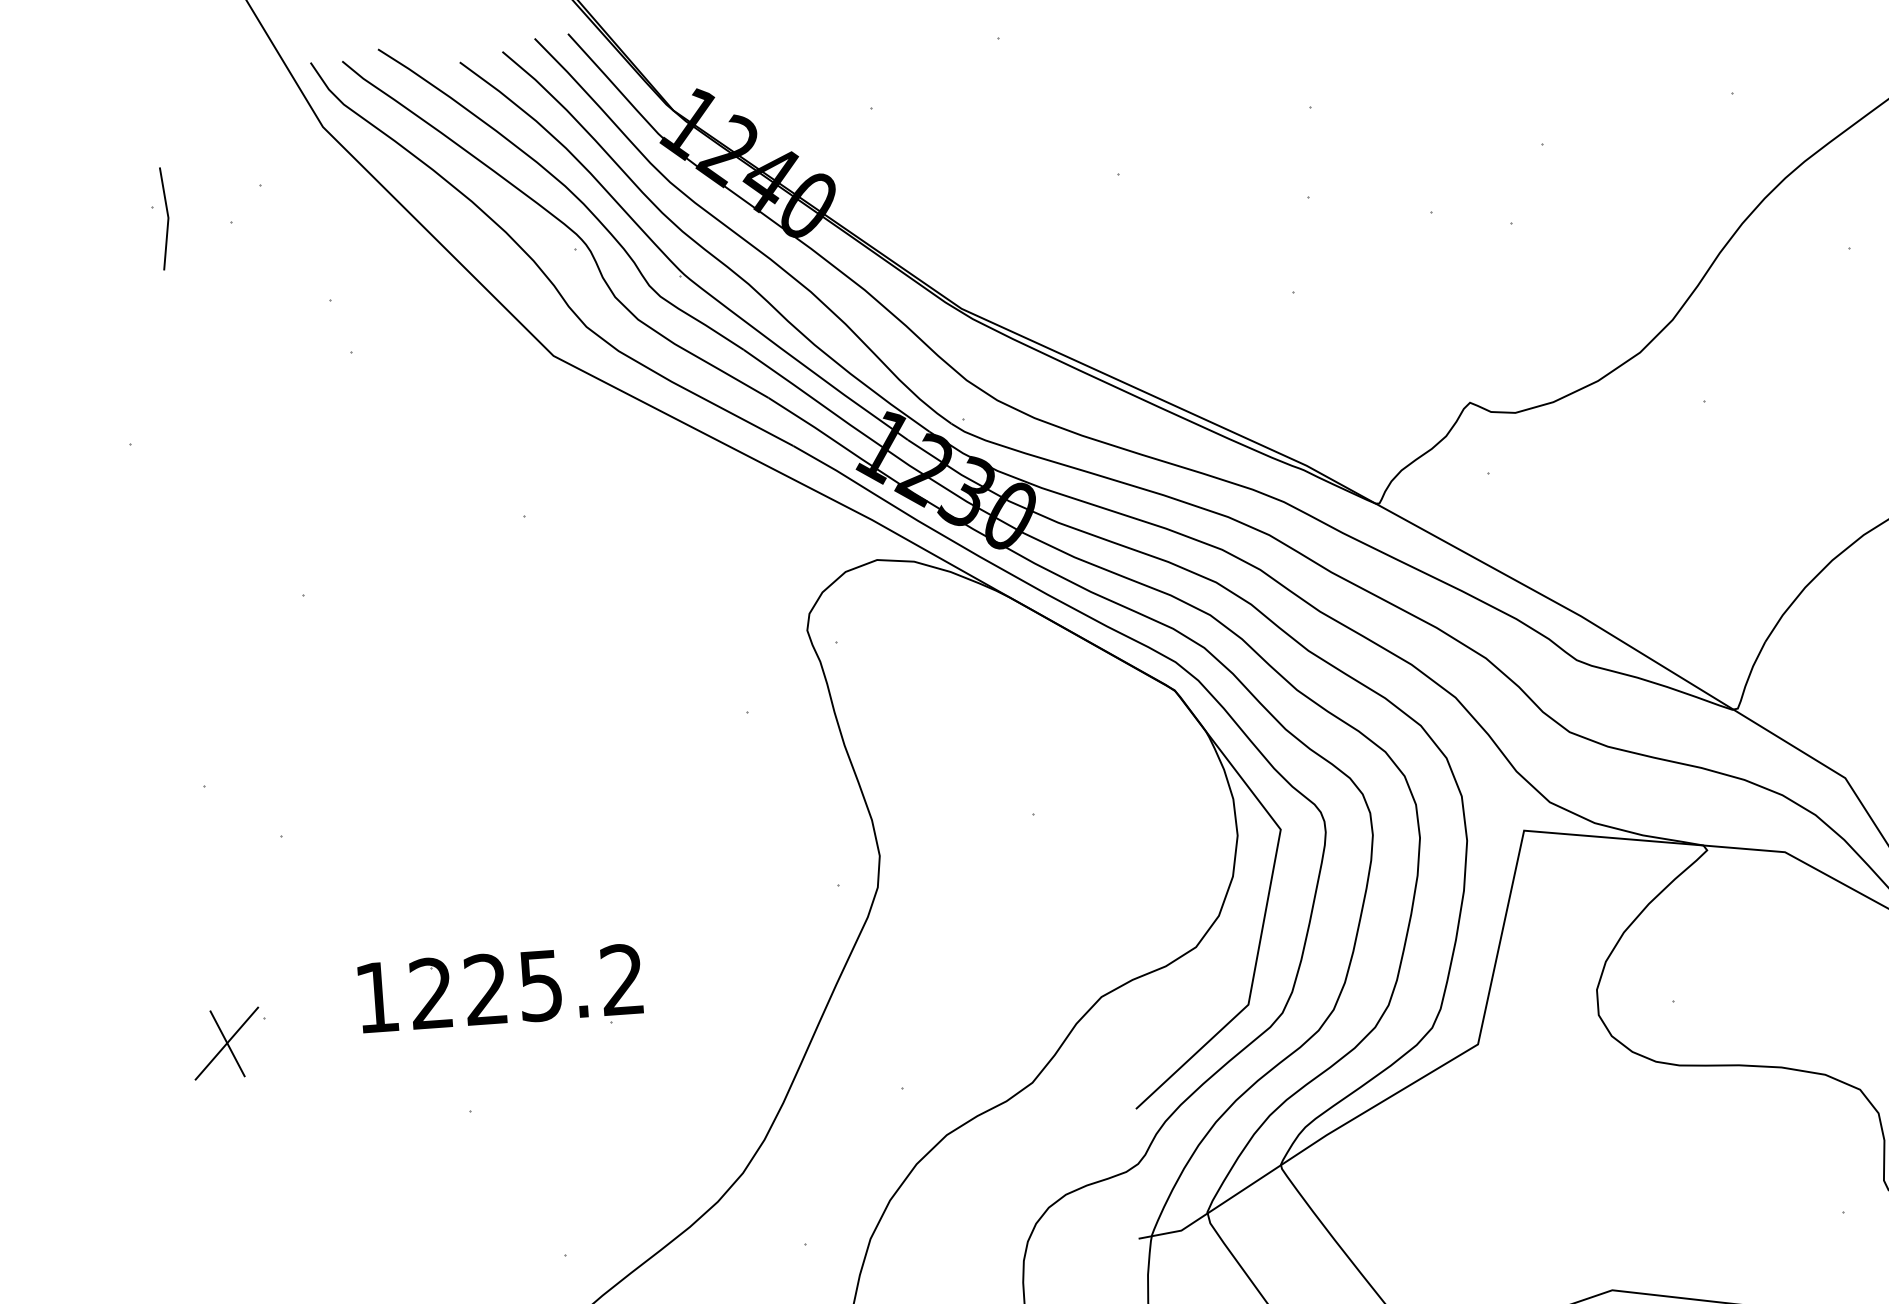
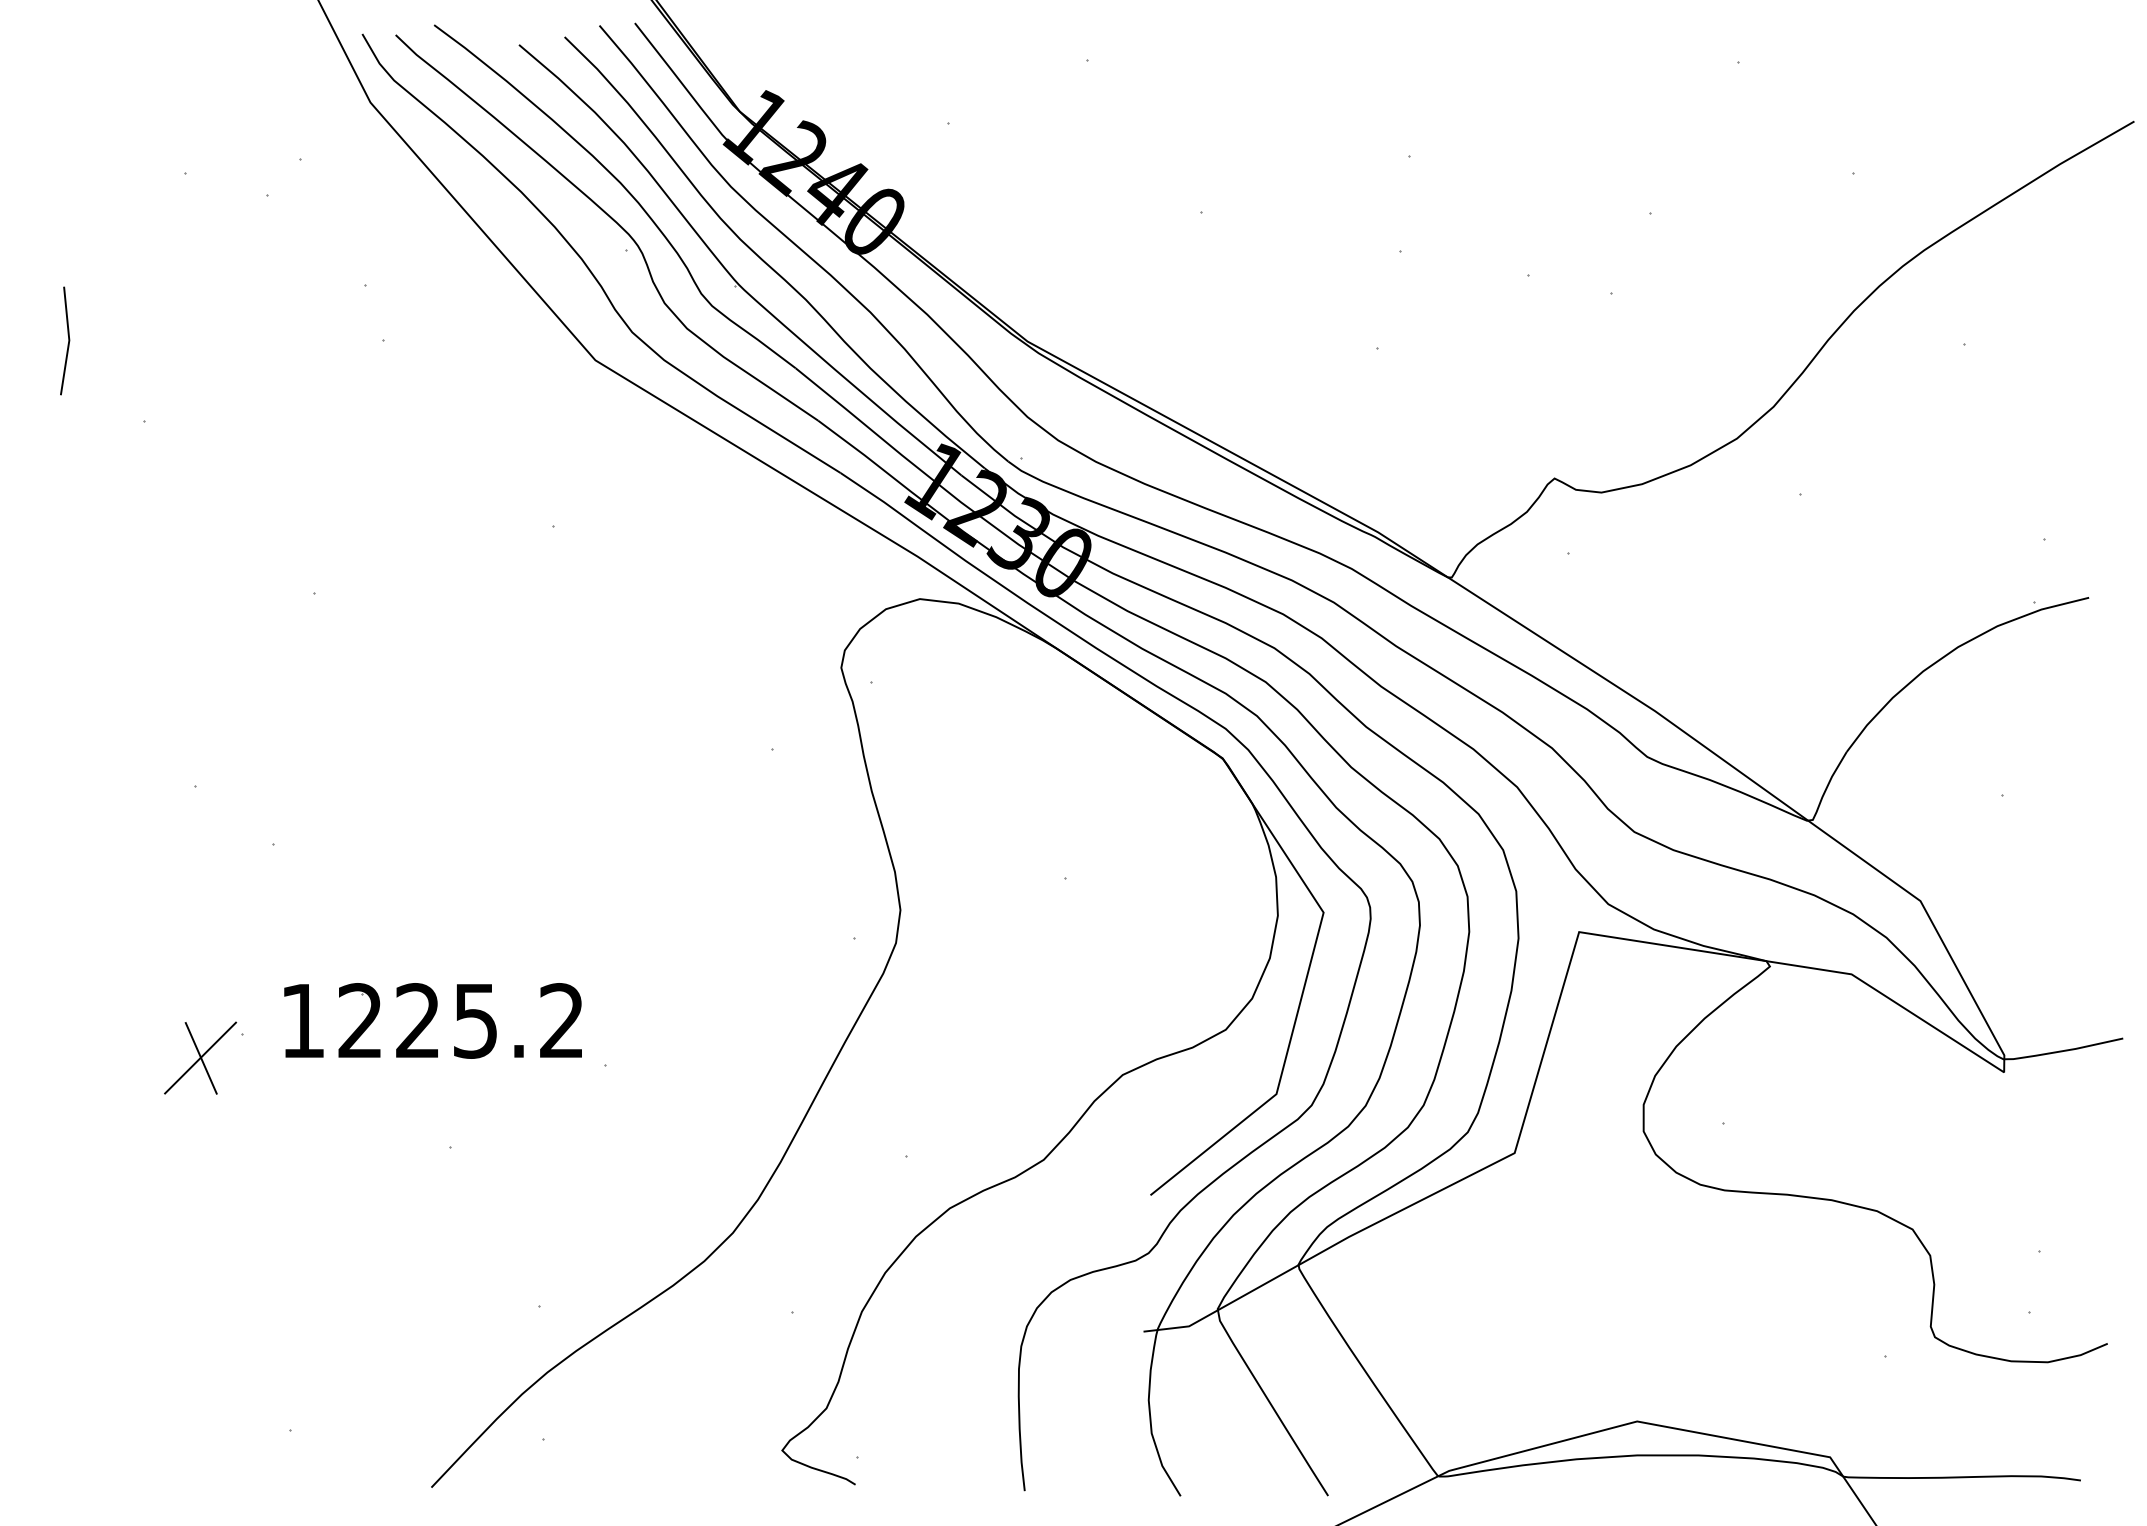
line: (167, 218) -> (68, 340), moved
part: (499, 988) -> (432, 1020), moved

